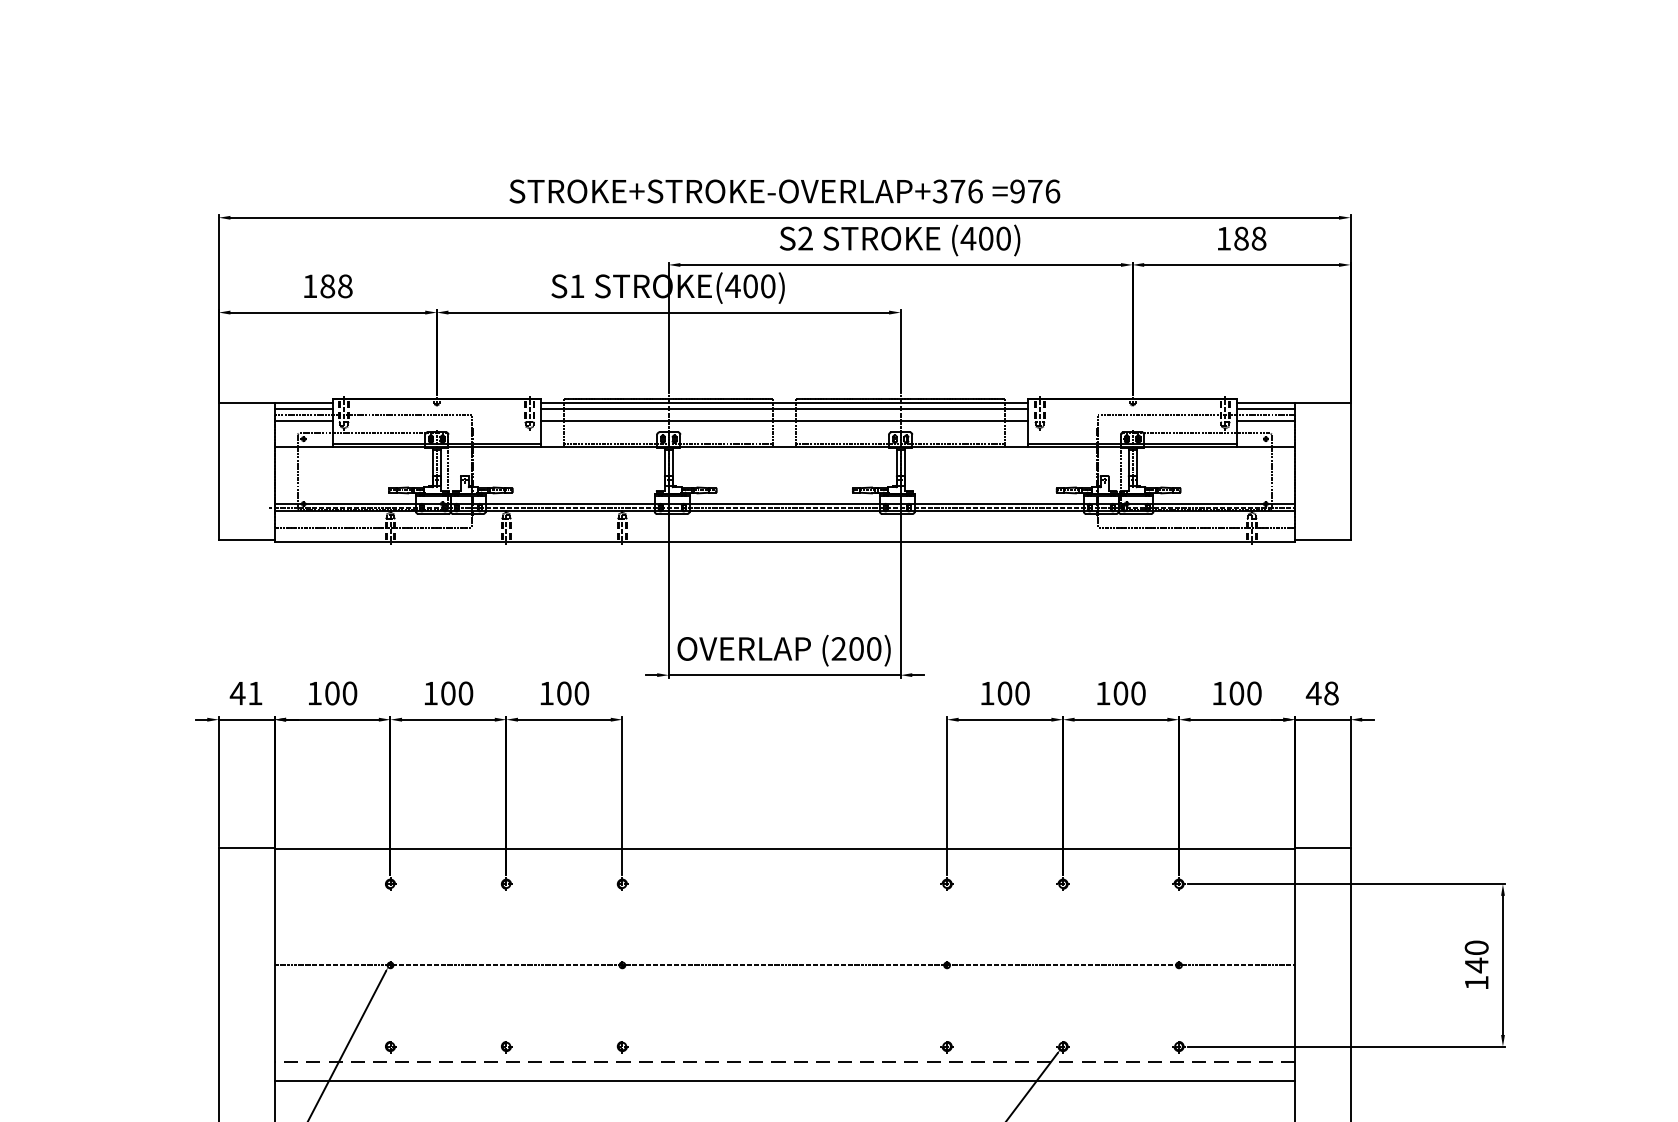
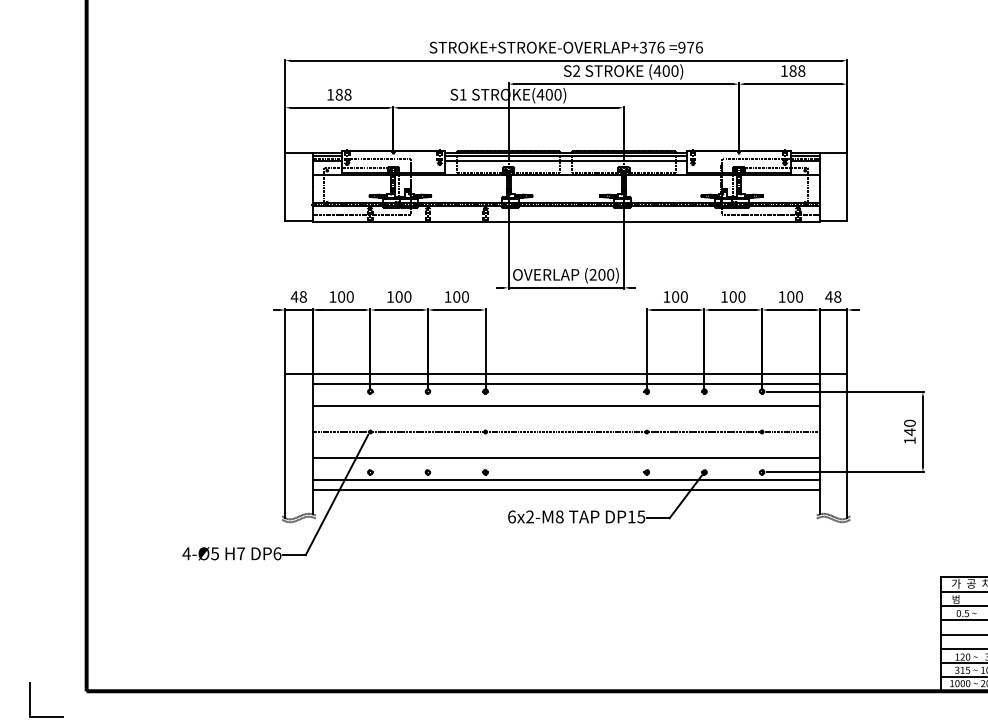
text: (253, 692) -> (302, 296), 41 -> 48
line: (783, 869) -> (565, 384), added
line: (783, 913) -> (565, 406), added
line: (783, 1016) -> (565, 457), added
line: (783, 1060) -> (565, 479), dashed -> solid

